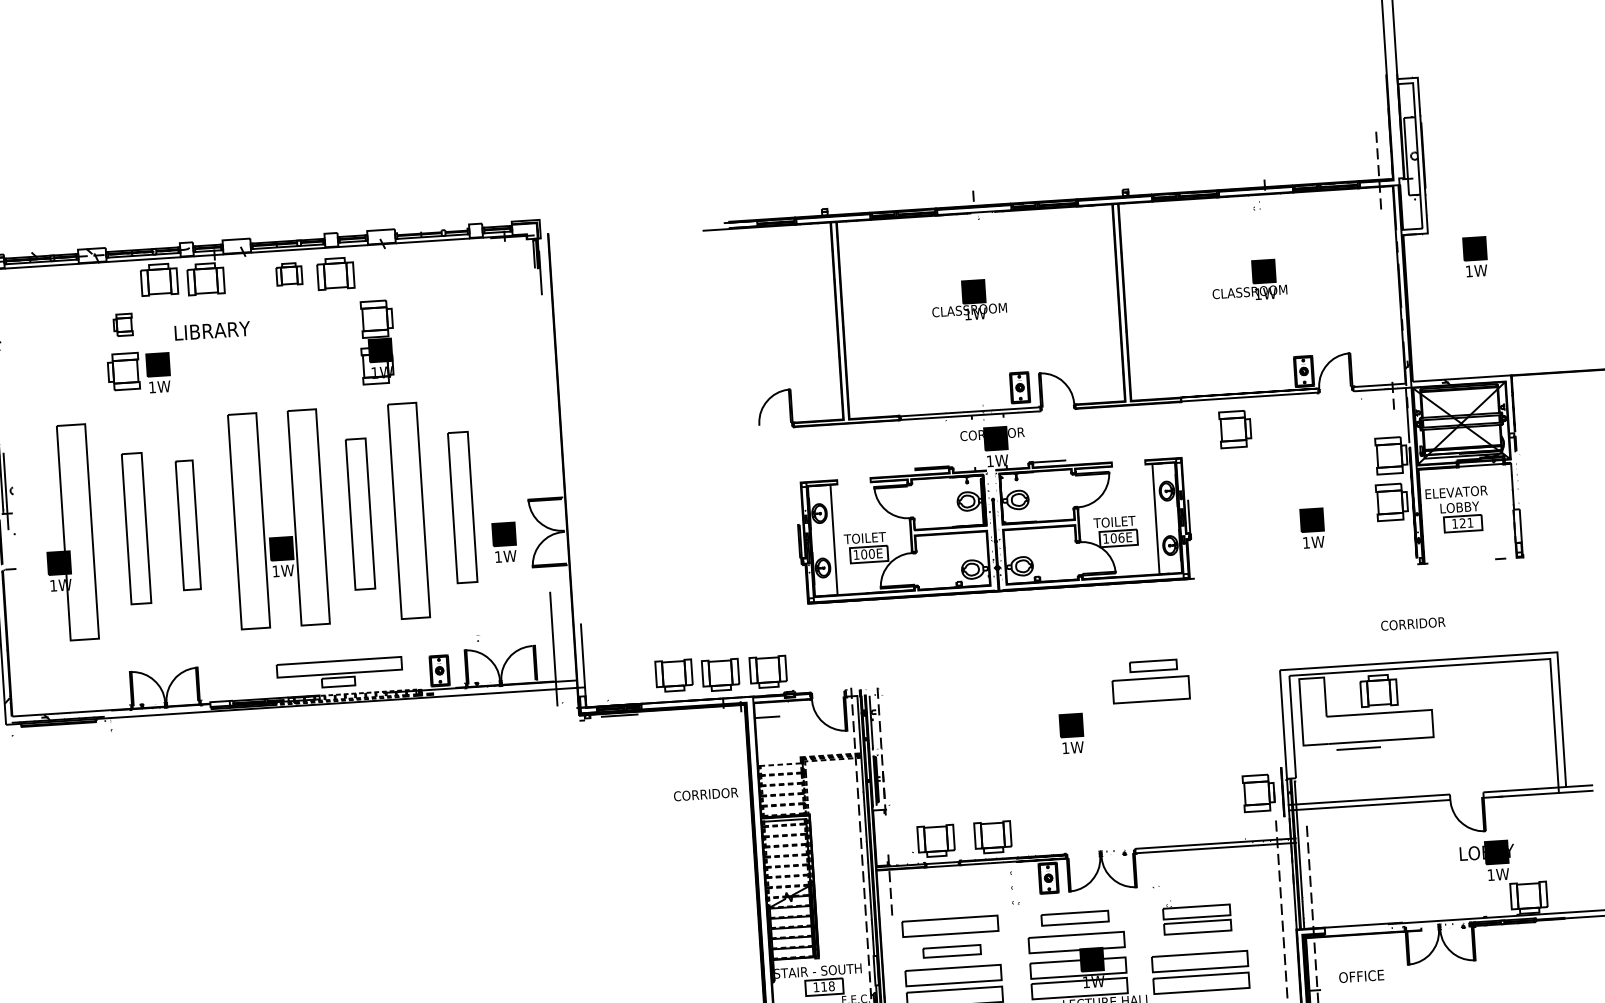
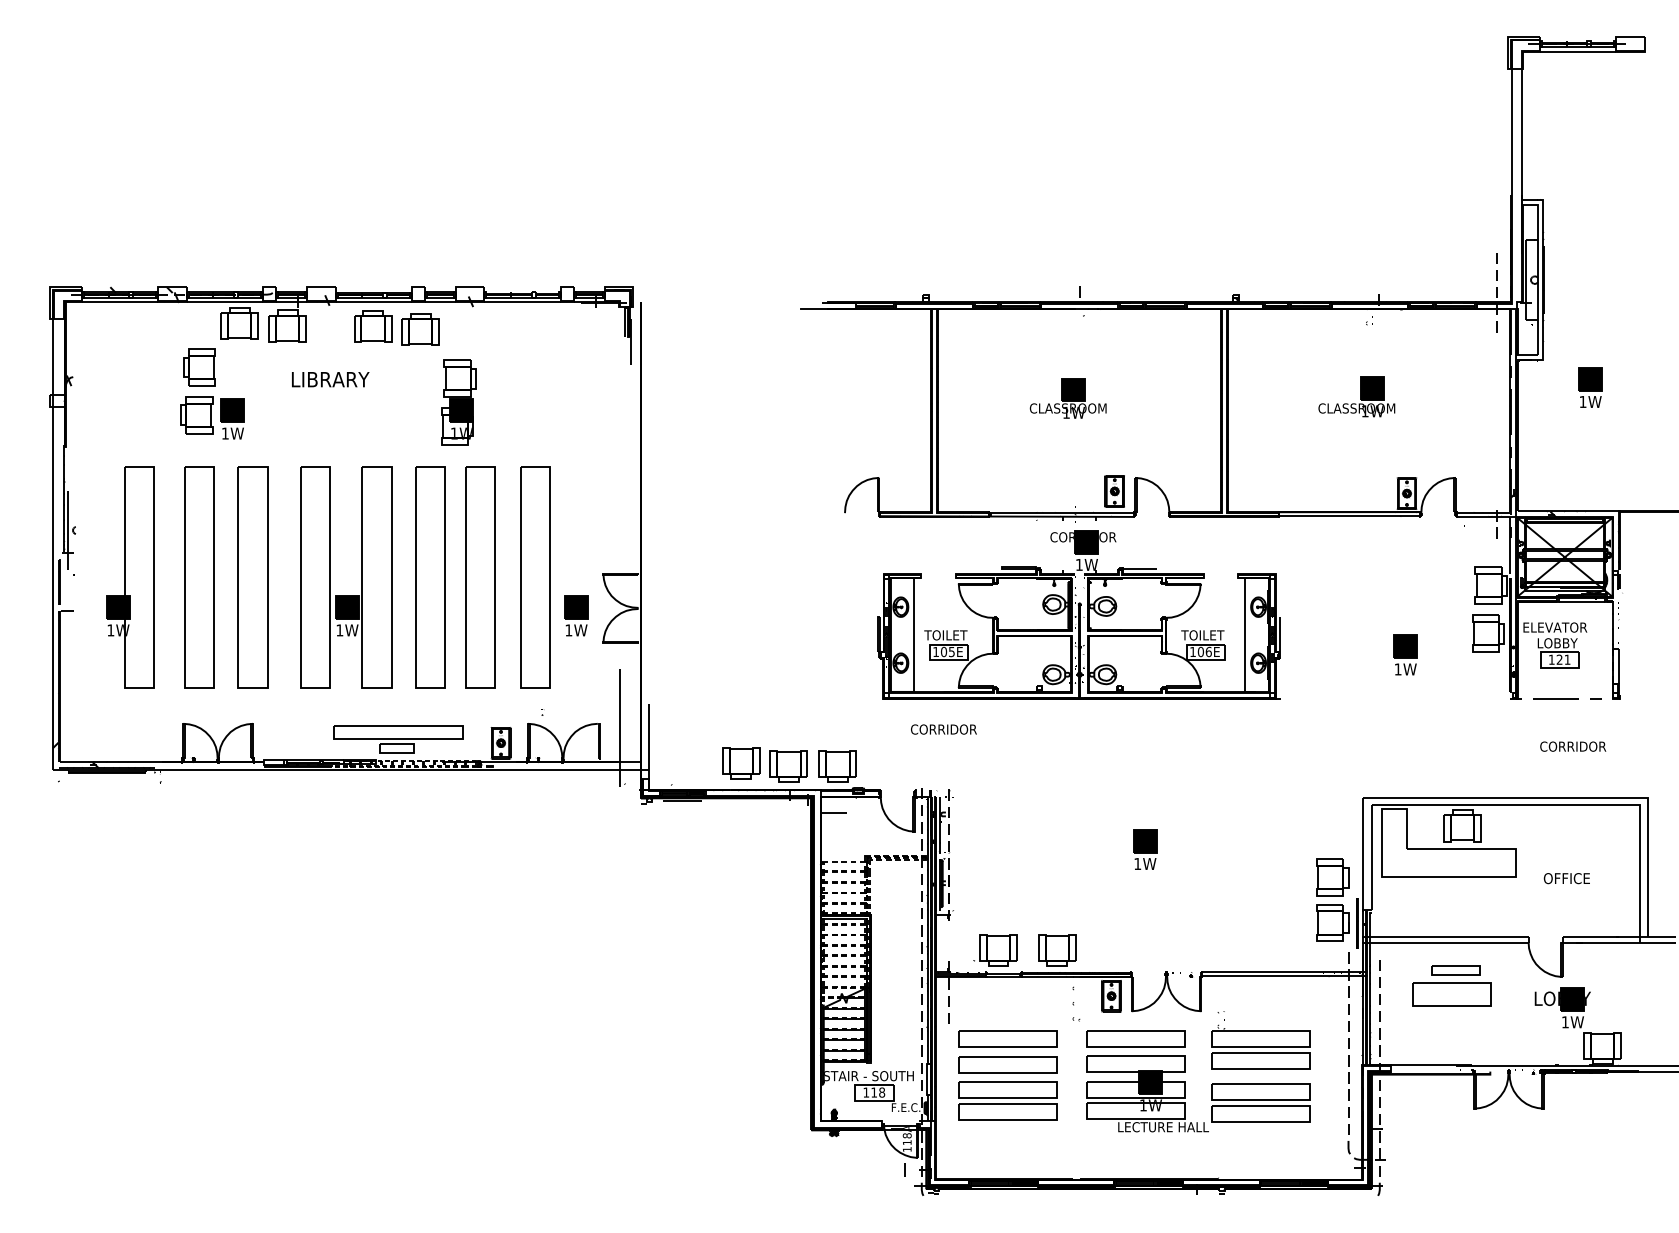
part: (289, 274) -> (373, 326), size x1.43
part: (123, 324) -> (199, 367), size x1.67
text: (212, 330) -> (330, 379), moved
part: (1235, 429) -> (1332, 877), moved
part: (462, 507) -> (535, 577), size x1.43
part: (360, 514) -> (430, 577), size x1.43
part: (187, 525) -> (252, 577), size x1.67
part: (136, 528) -> (199, 577), size x1.43
text: (871, 553) -> (951, 651), 100E -> 105E
text: (1413, 623) -> (1573, 746), moved
part: (1149, 680) -> (1451, 985), moved
line: (1358, 748) -> (1555, 698), moved
text: (705, 794) -> (943, 729), moved
part: (1196, 915) -> (1260, 1044), size x1.43
part: (1074, 917) -> (1135, 1038), size x1.43
part: (951, 951) -> (1007, 1064), size x1.67
text: (1361, 976) -> (1566, 878), moved

